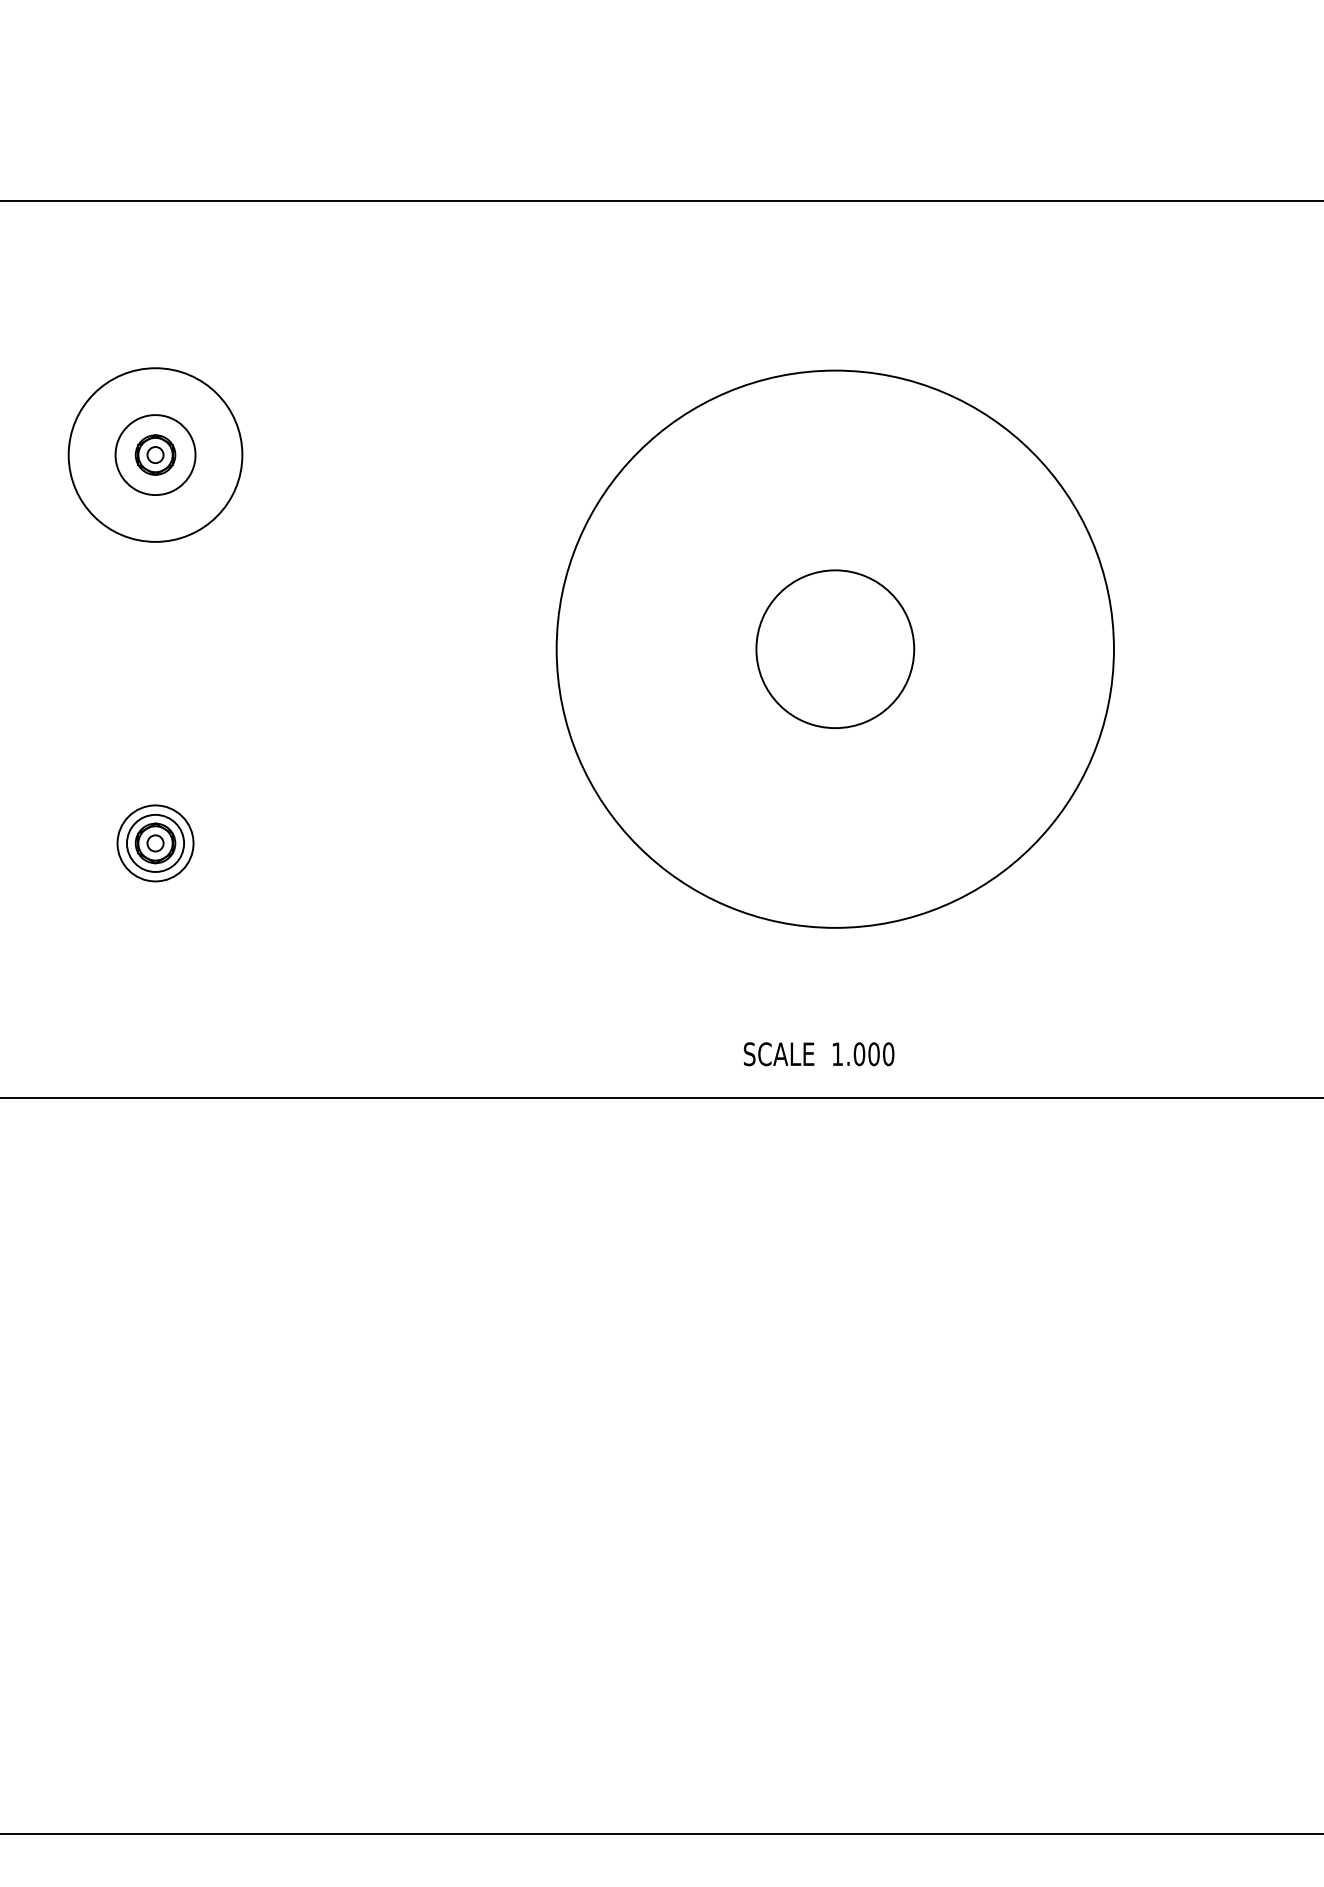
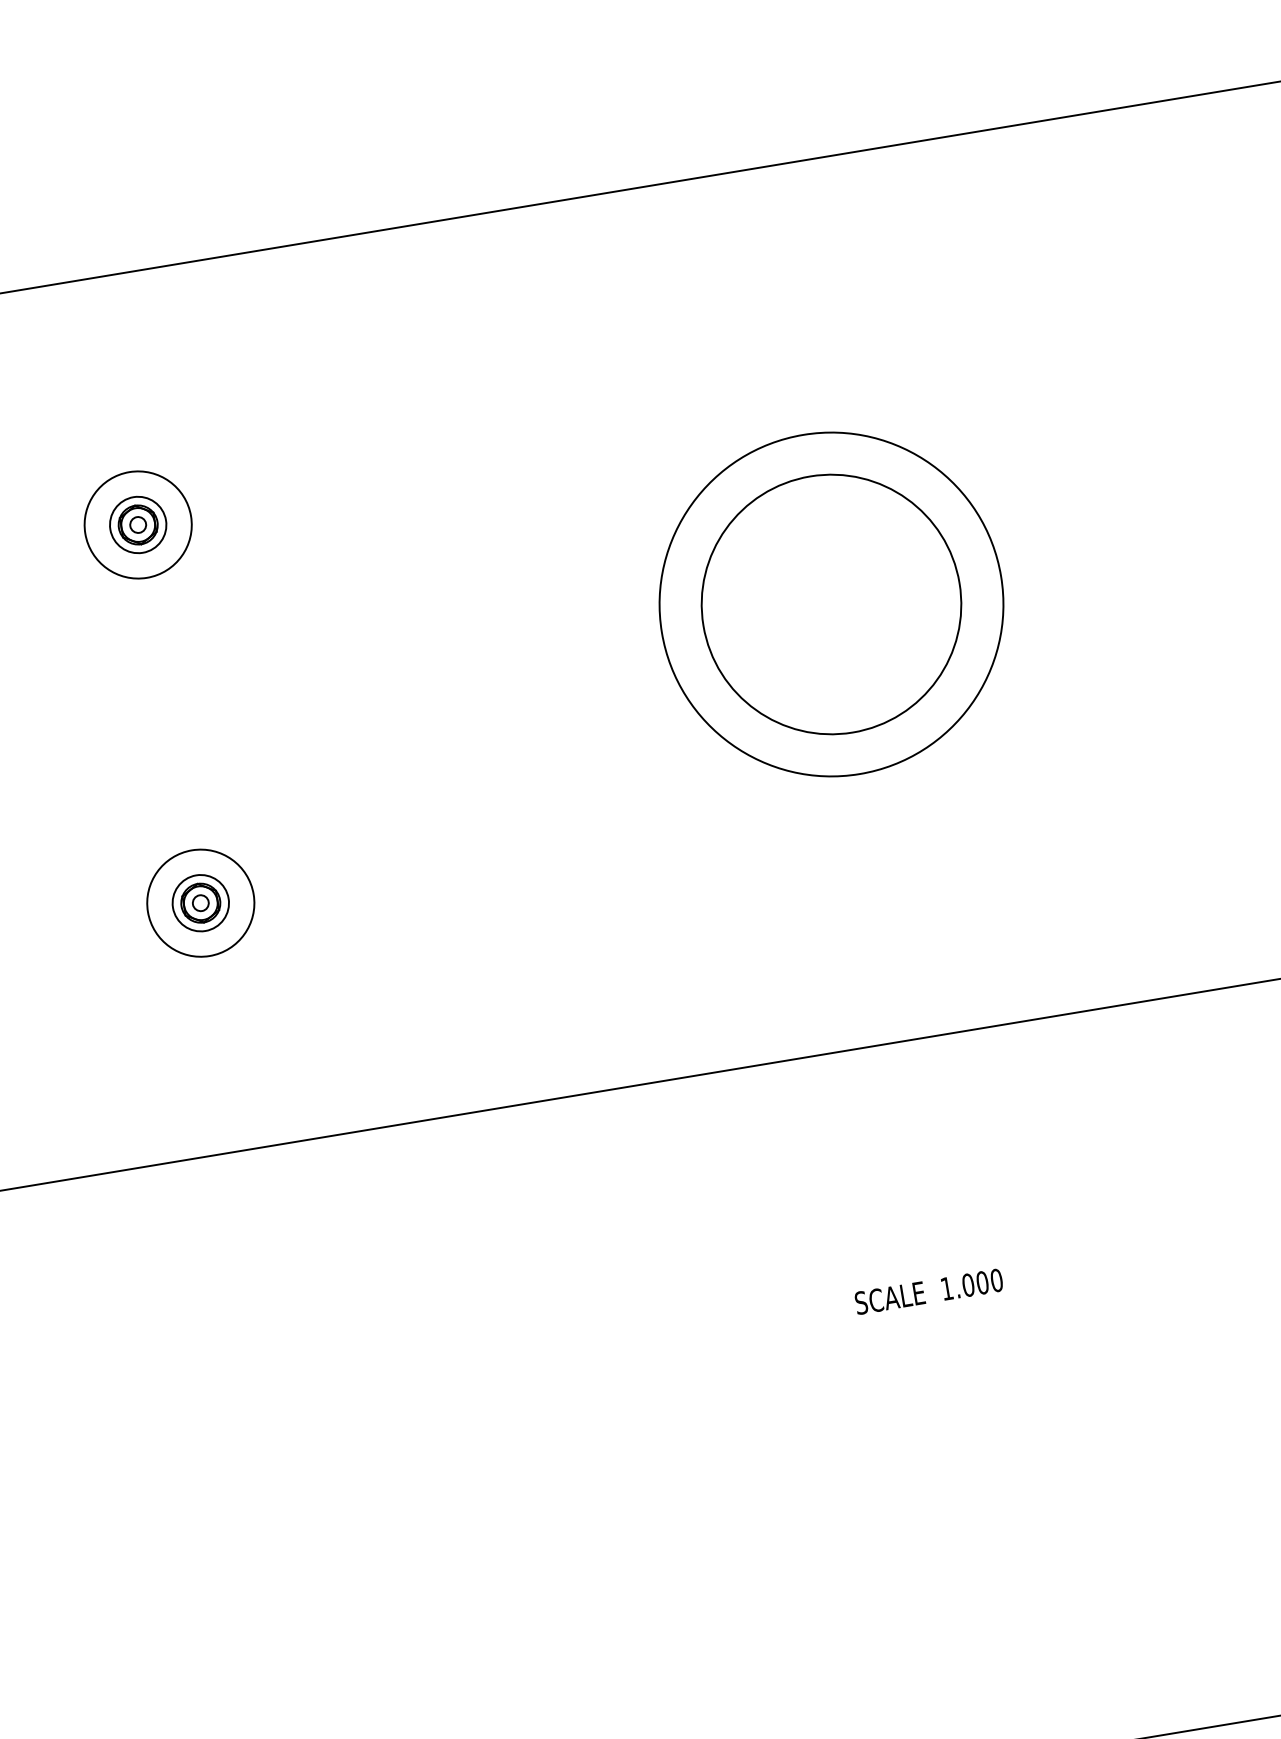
circle: (155, 454) -> (138, 524), size x0.62
circle: (155, 454) -> (138, 524), size x0.71
circle: (834, 648) -> (830, 603), size x1.67
circle: (835, 649) -> (831, 604), size x0.62
circle: (155, 843) -> (200, 903), size x1.43
text: (818, 1054) -> (928, 1292), moved

